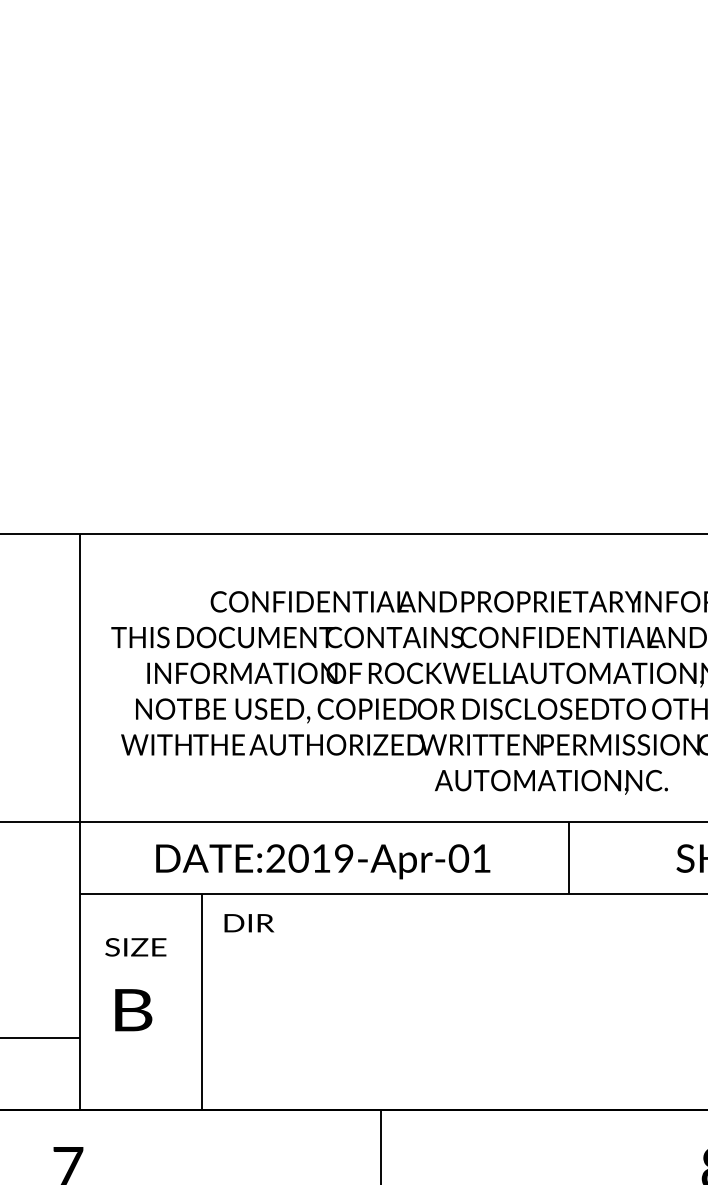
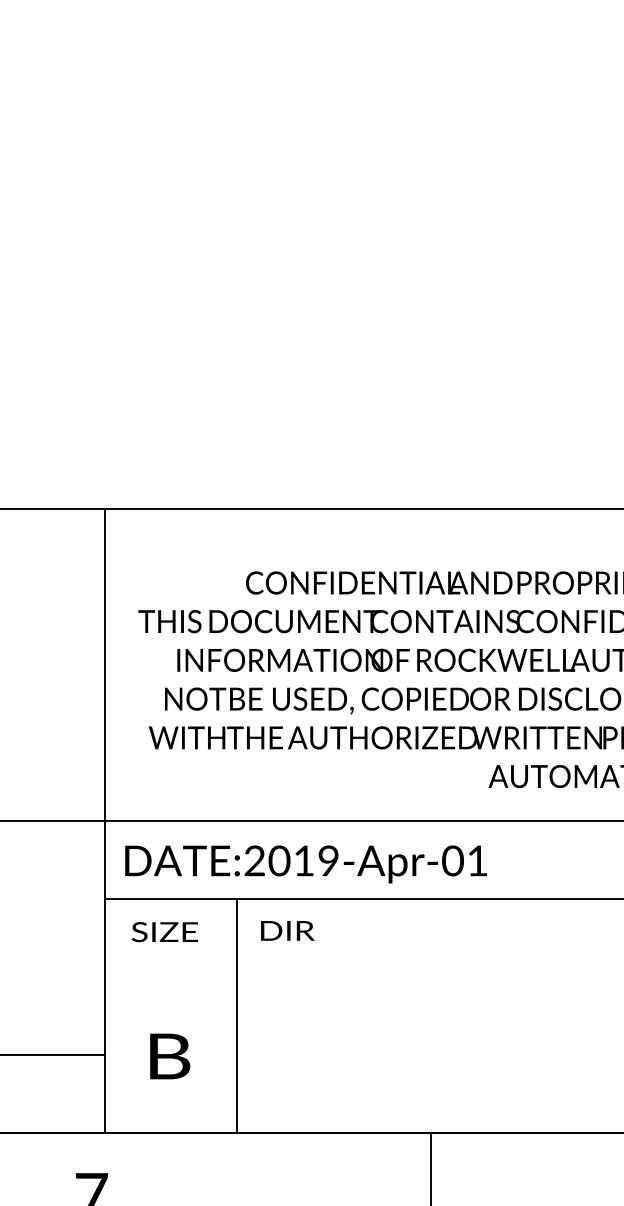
text: (323, 861) -> (306, 864), moved
text: (135, 947) -> (164, 932), moved
text: (133, 1010) -> (169, 1056), moved

